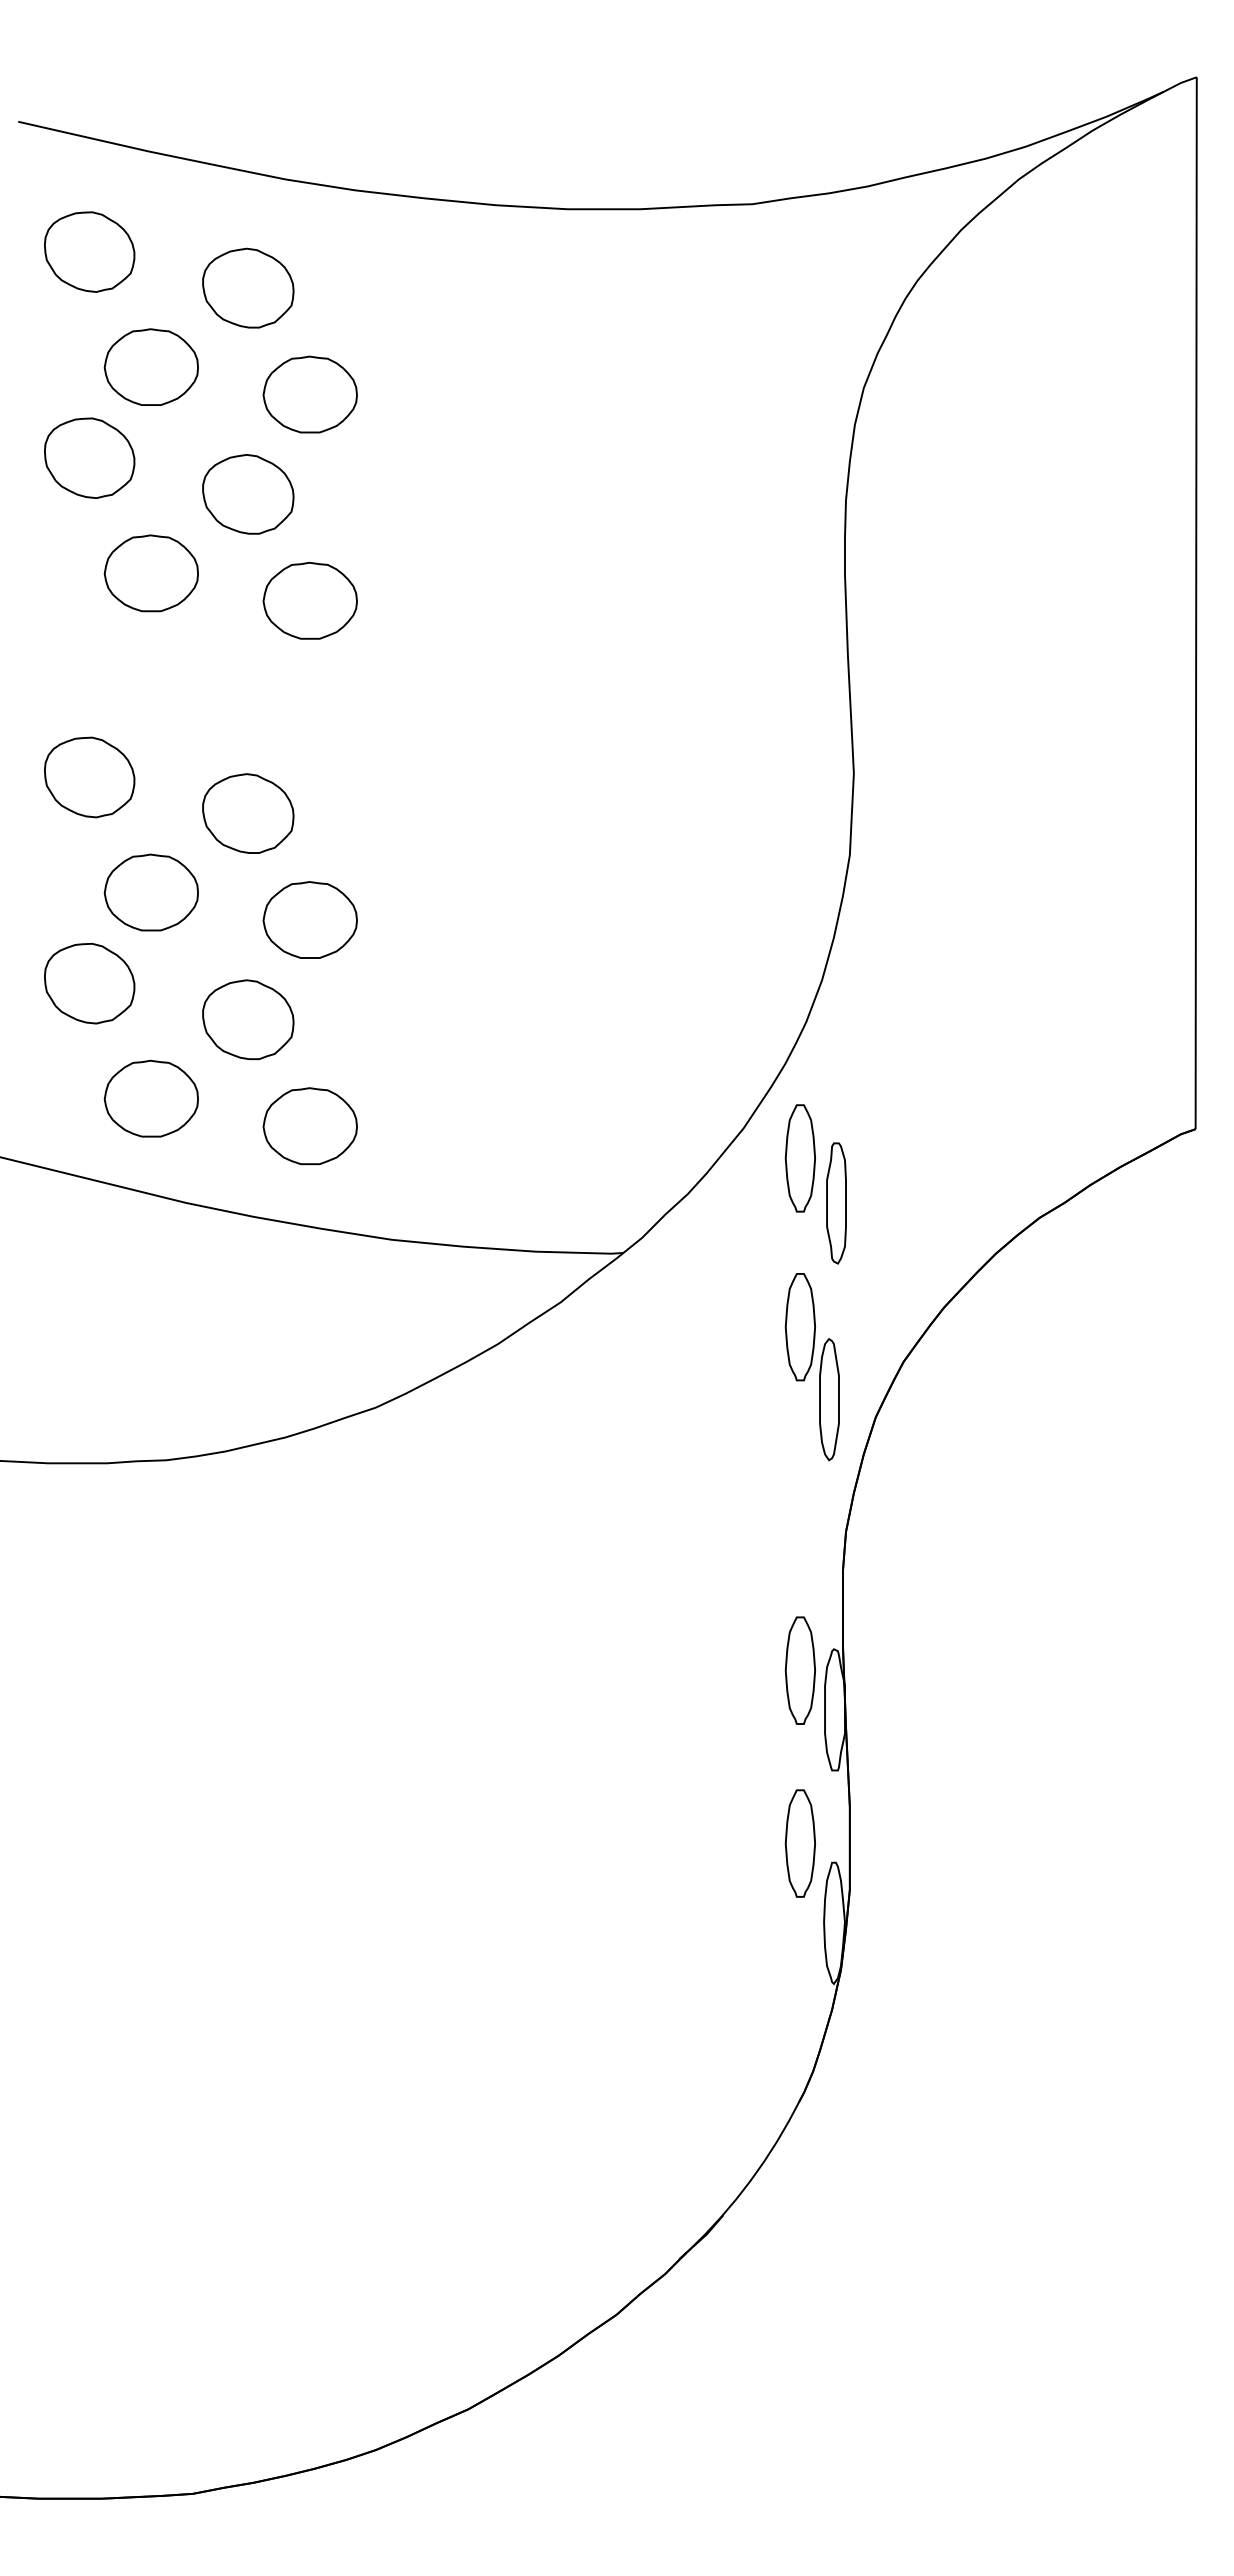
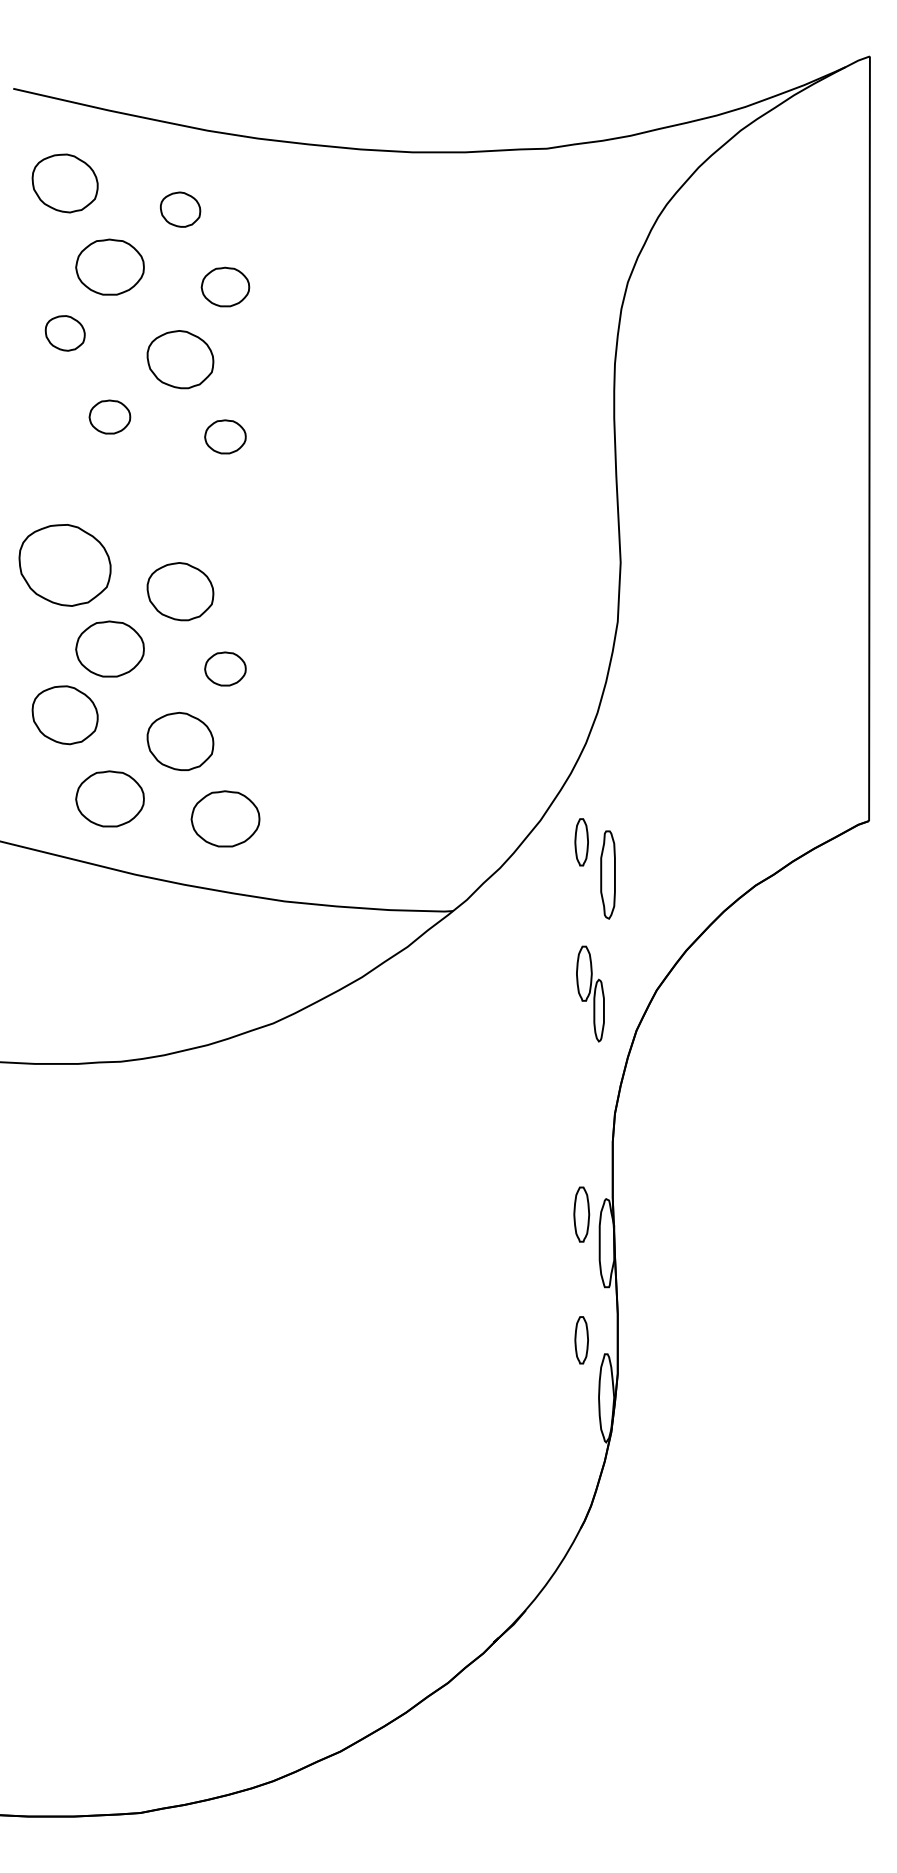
part: (248, 287) -> (180, 209), size x0.6
part: (309, 394) -> (224, 287), size x0.7
part: (89, 458) -> (65, 333), size x0.6
part: (150, 573) -> (109, 417), size x0.6
part: (309, 600) -> (224, 436), size x0.6
part: (89, 777) -> (65, 565), size x1.4
part: (309, 919) -> (224, 668), size x0.6
part: (799, 1158) -> (581, 842), size x0.6
part: (811, 1367) -> (589, 994), size x0.7
part: (799, 1670) -> (581, 1214), size x0.7
part: (799, 1843) -> (581, 1340), size x0.6

